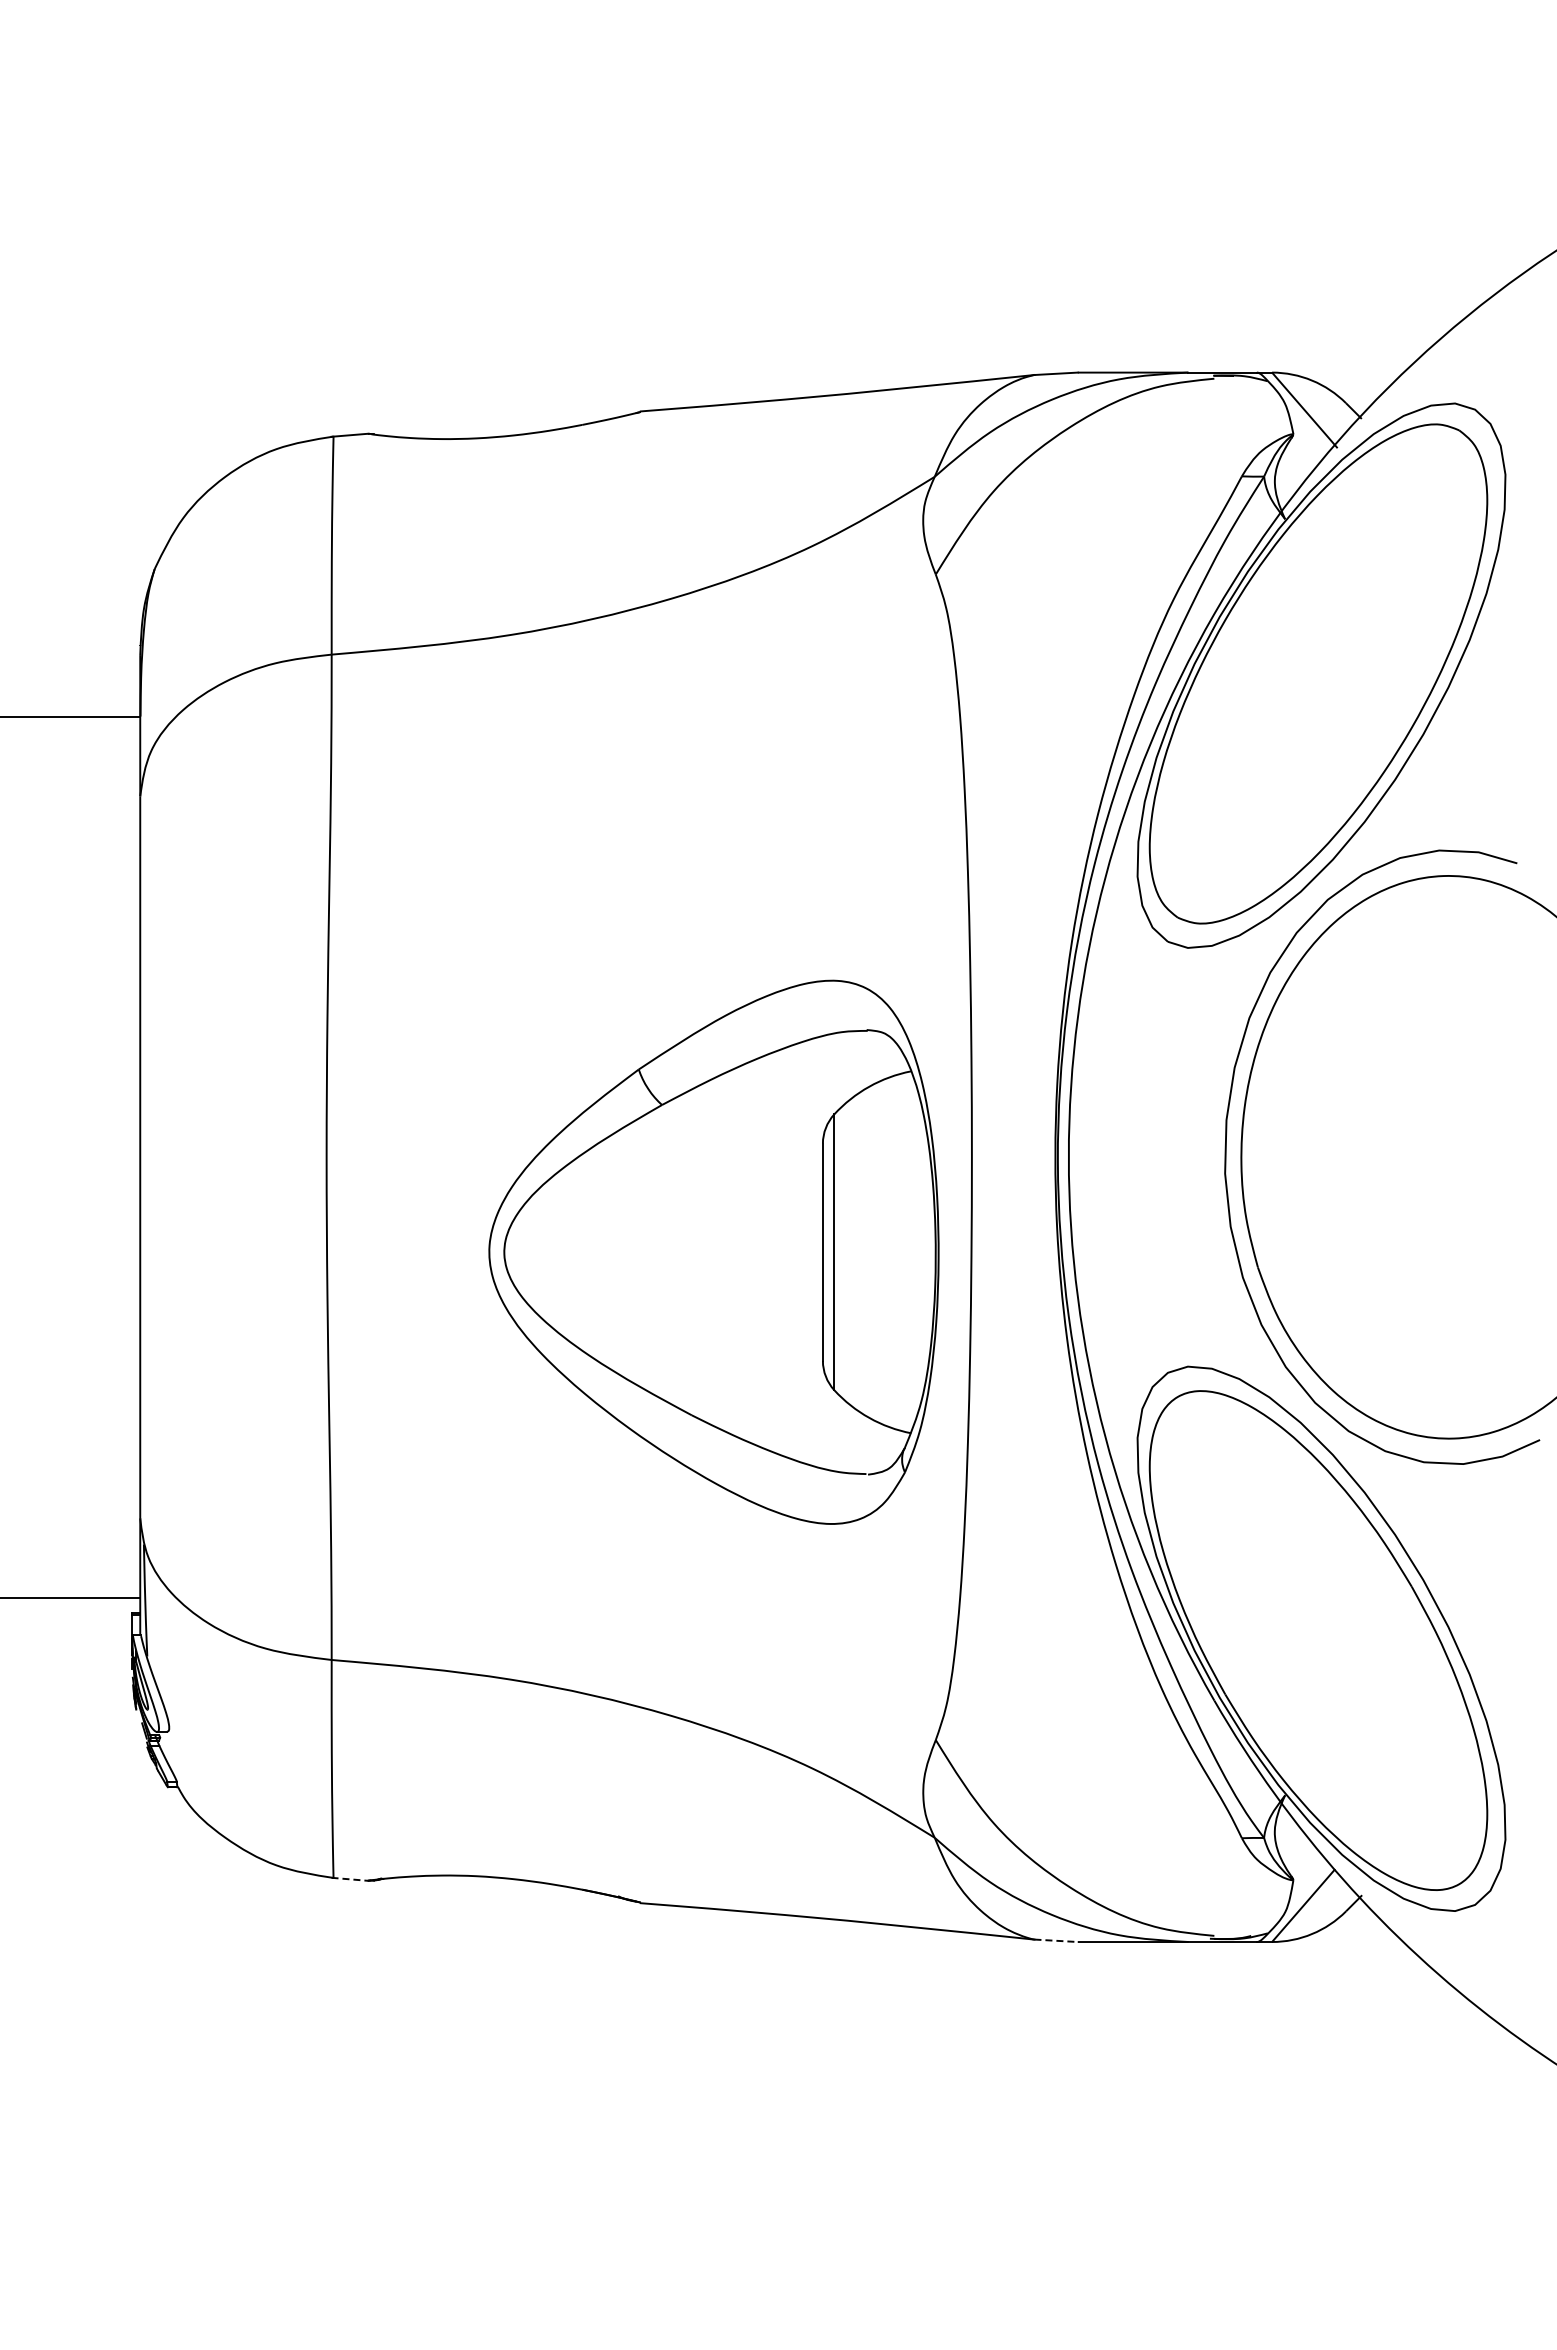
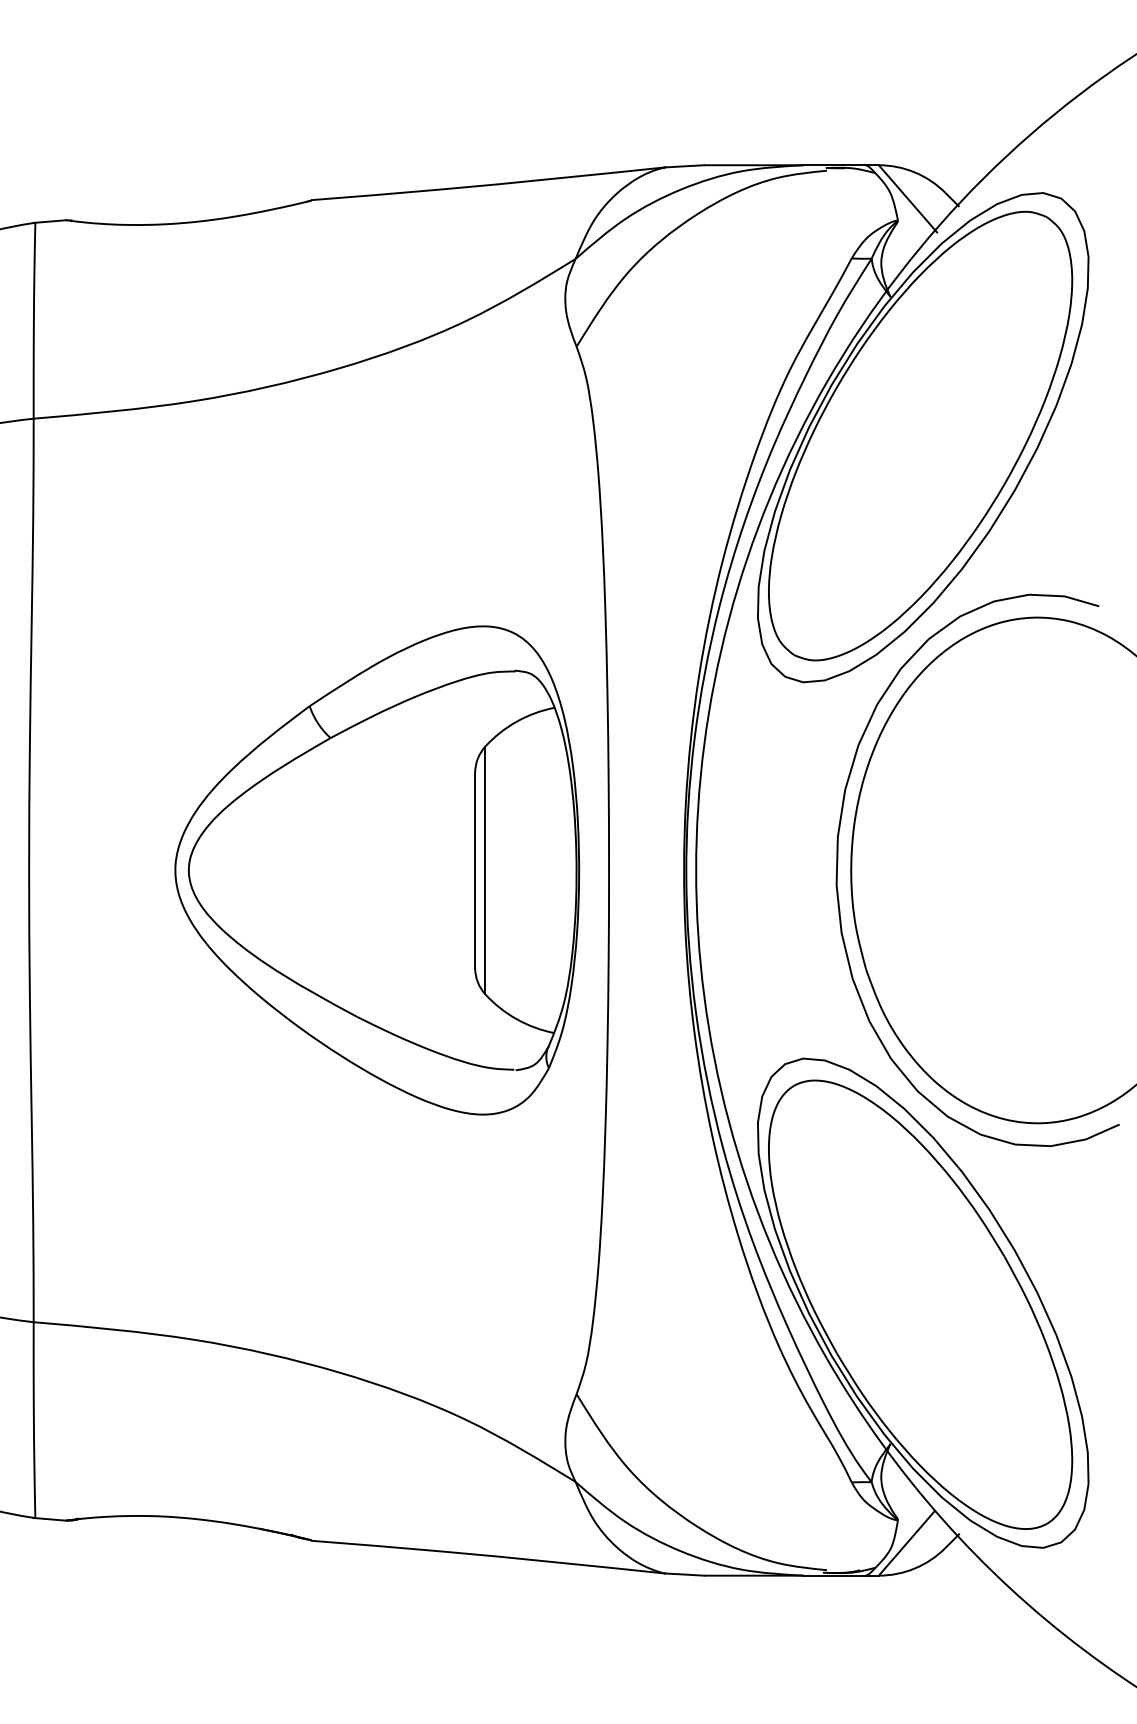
part: (713, 1251) -> (376, 869), moved
line: (350, 1879) -> (50, 1519), dashed -> solid
line: (1056, 1940) -> (685, 1574), dashed -> solid

